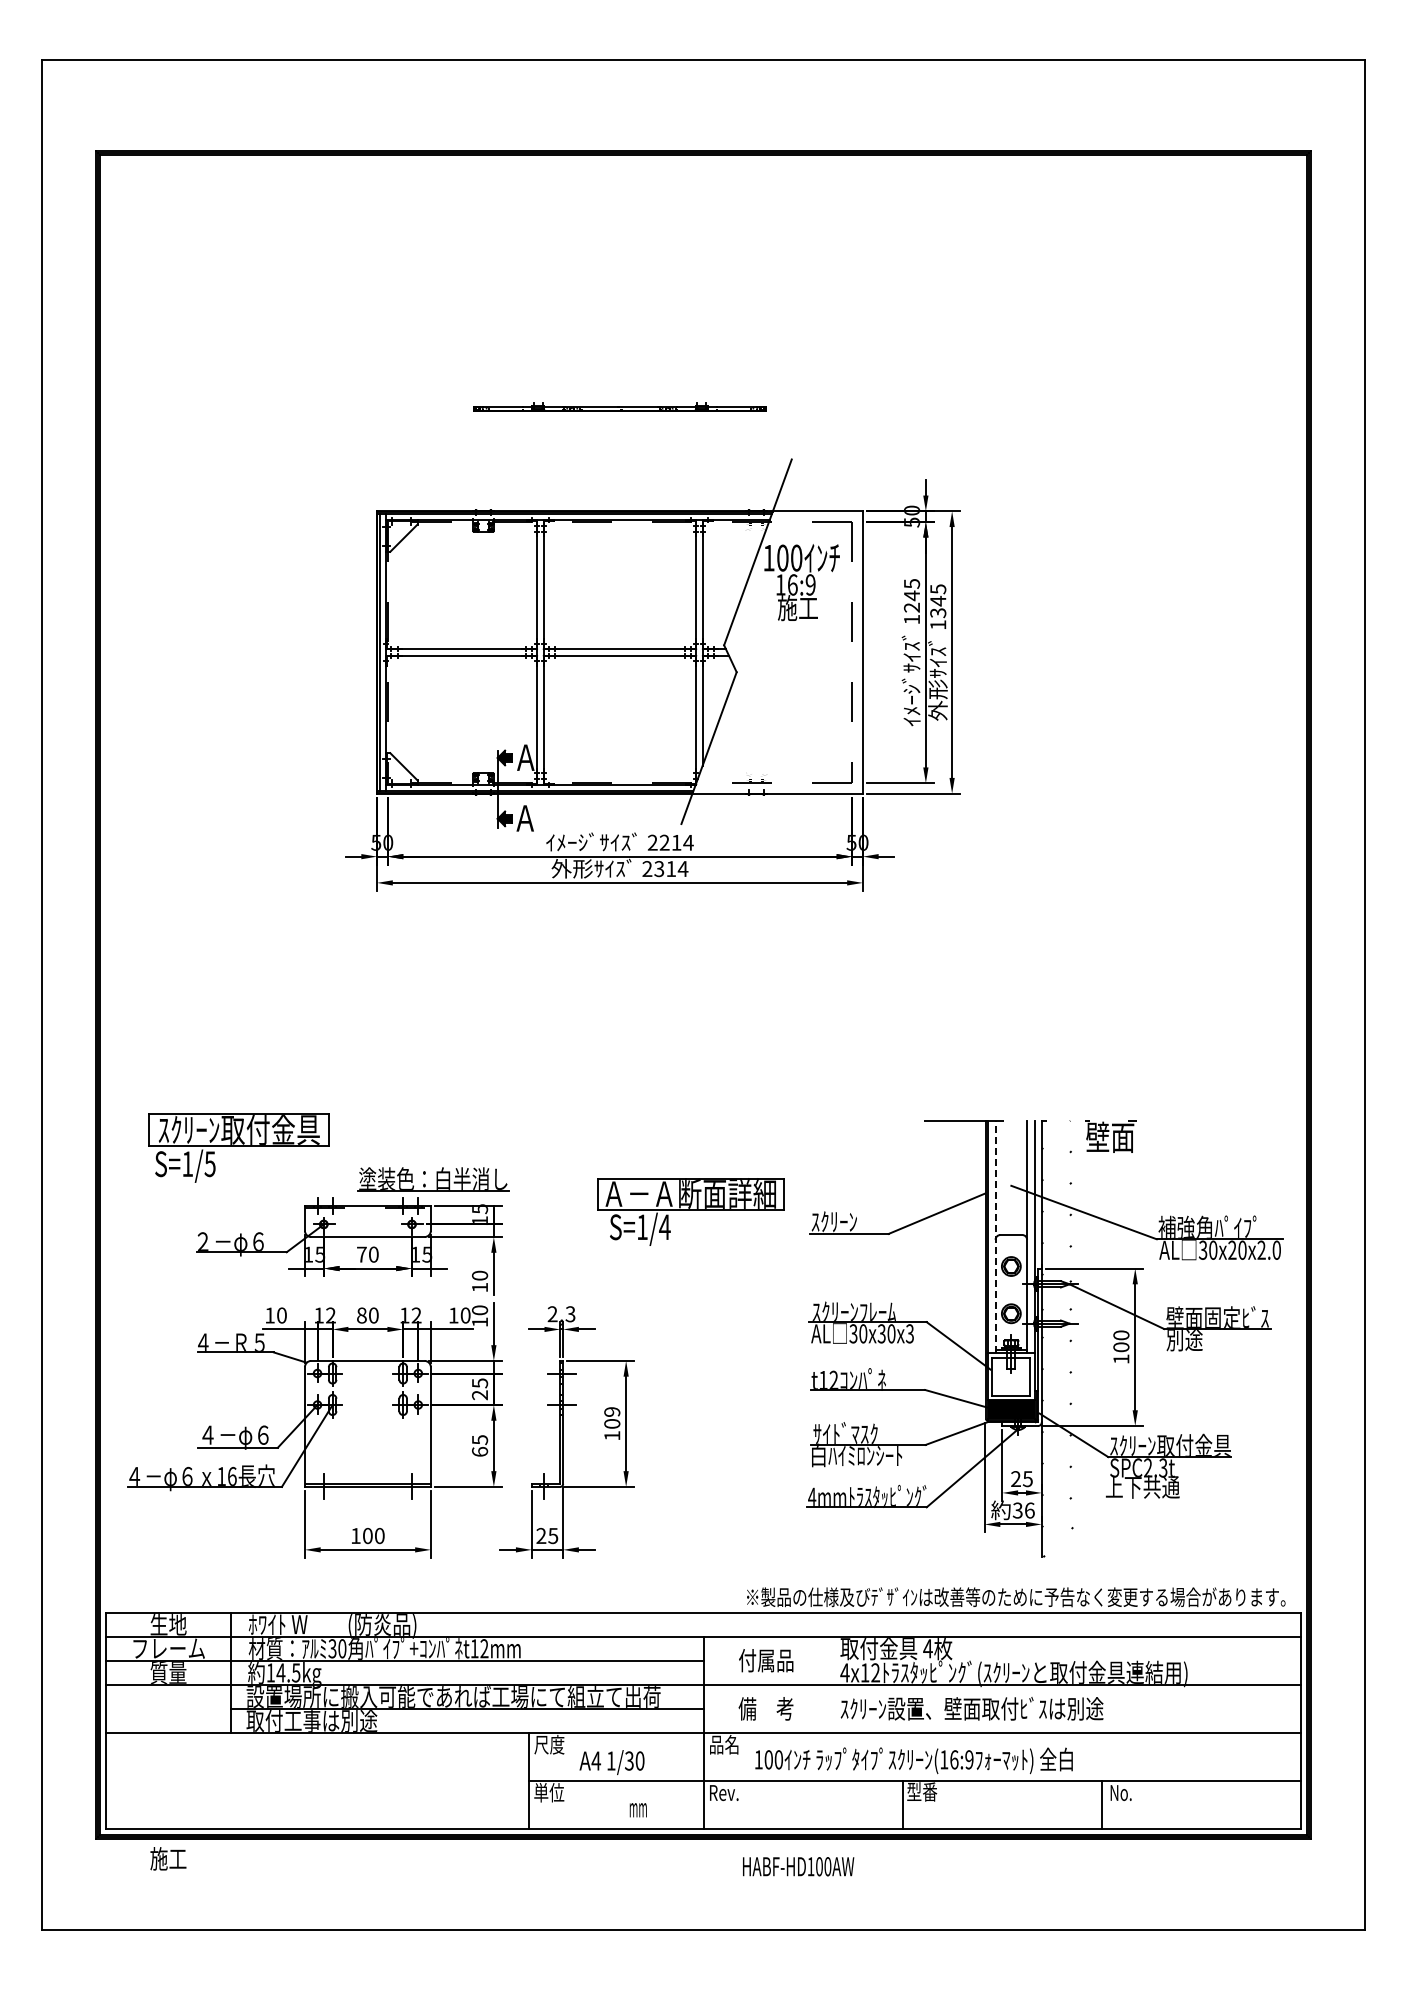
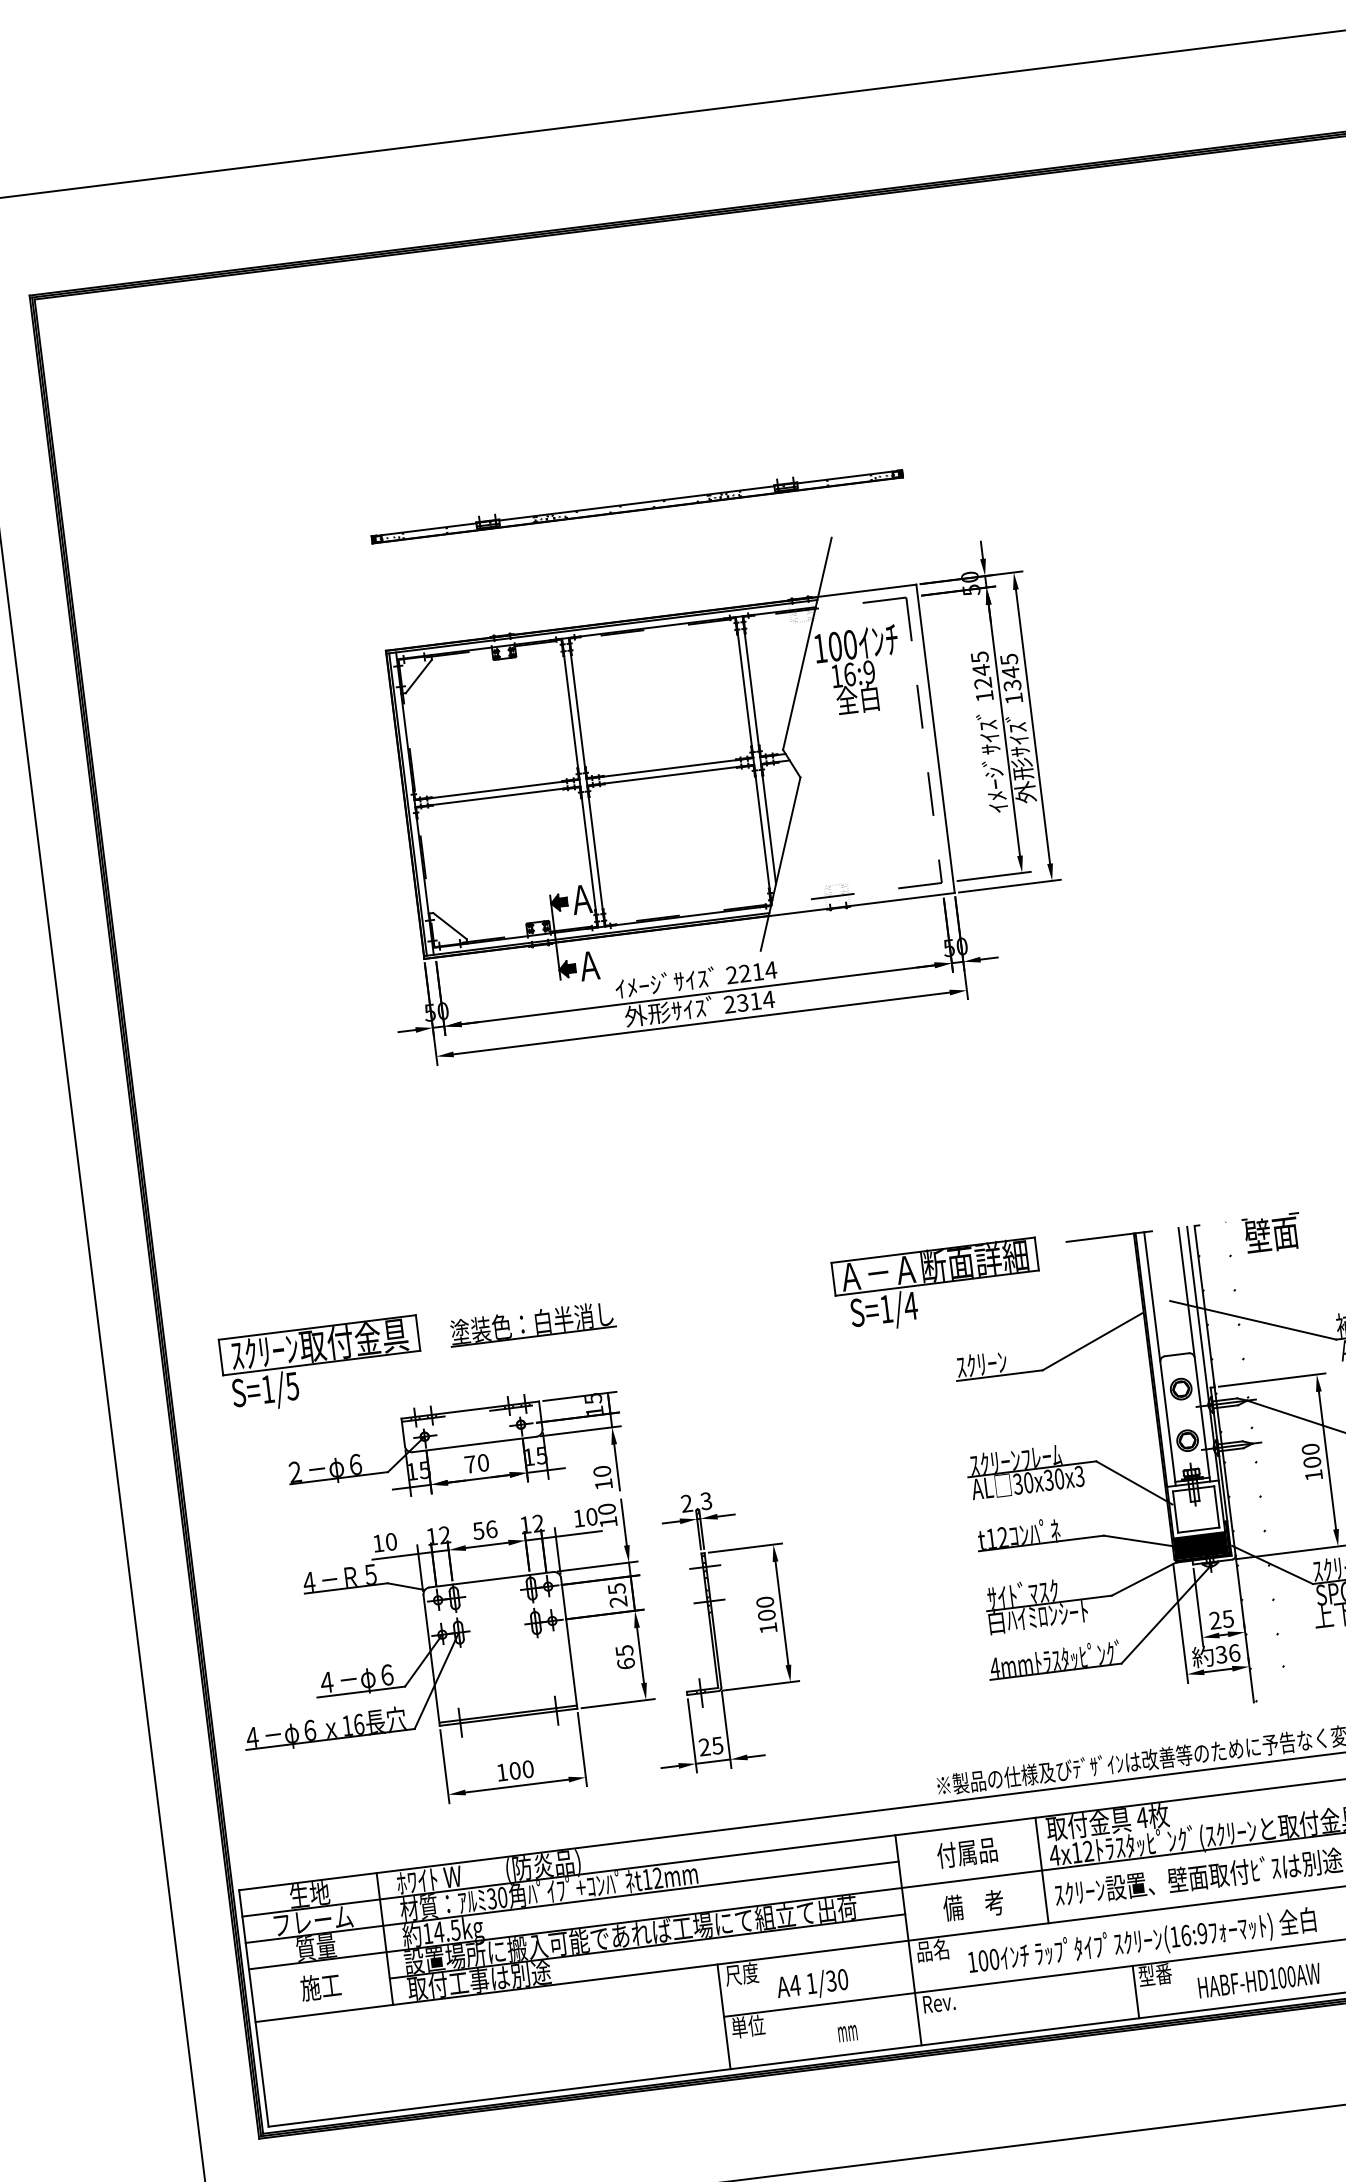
part: (619, 406) -> (636, 503), size x1.67
text: (797, 607) -> (858, 698), 施工 -> 全白
part: (433, 1179) -> (532, 1323), moved
part: (690, 1211) -> (936, 1285), moved
line: (995, 1236) -> (1159, 1358), dashed -> solid
text: (367, 1315) -> (484, 1530), 80 -> 56
text: (612, 1411) -> (765, 1601), 109 -> 100
line: (831, 1684) -> (1041, 1870), added
text: (168, 1858) -> (320, 1986), moved
text: (798, 1866) -> (1259, 1980), moved

